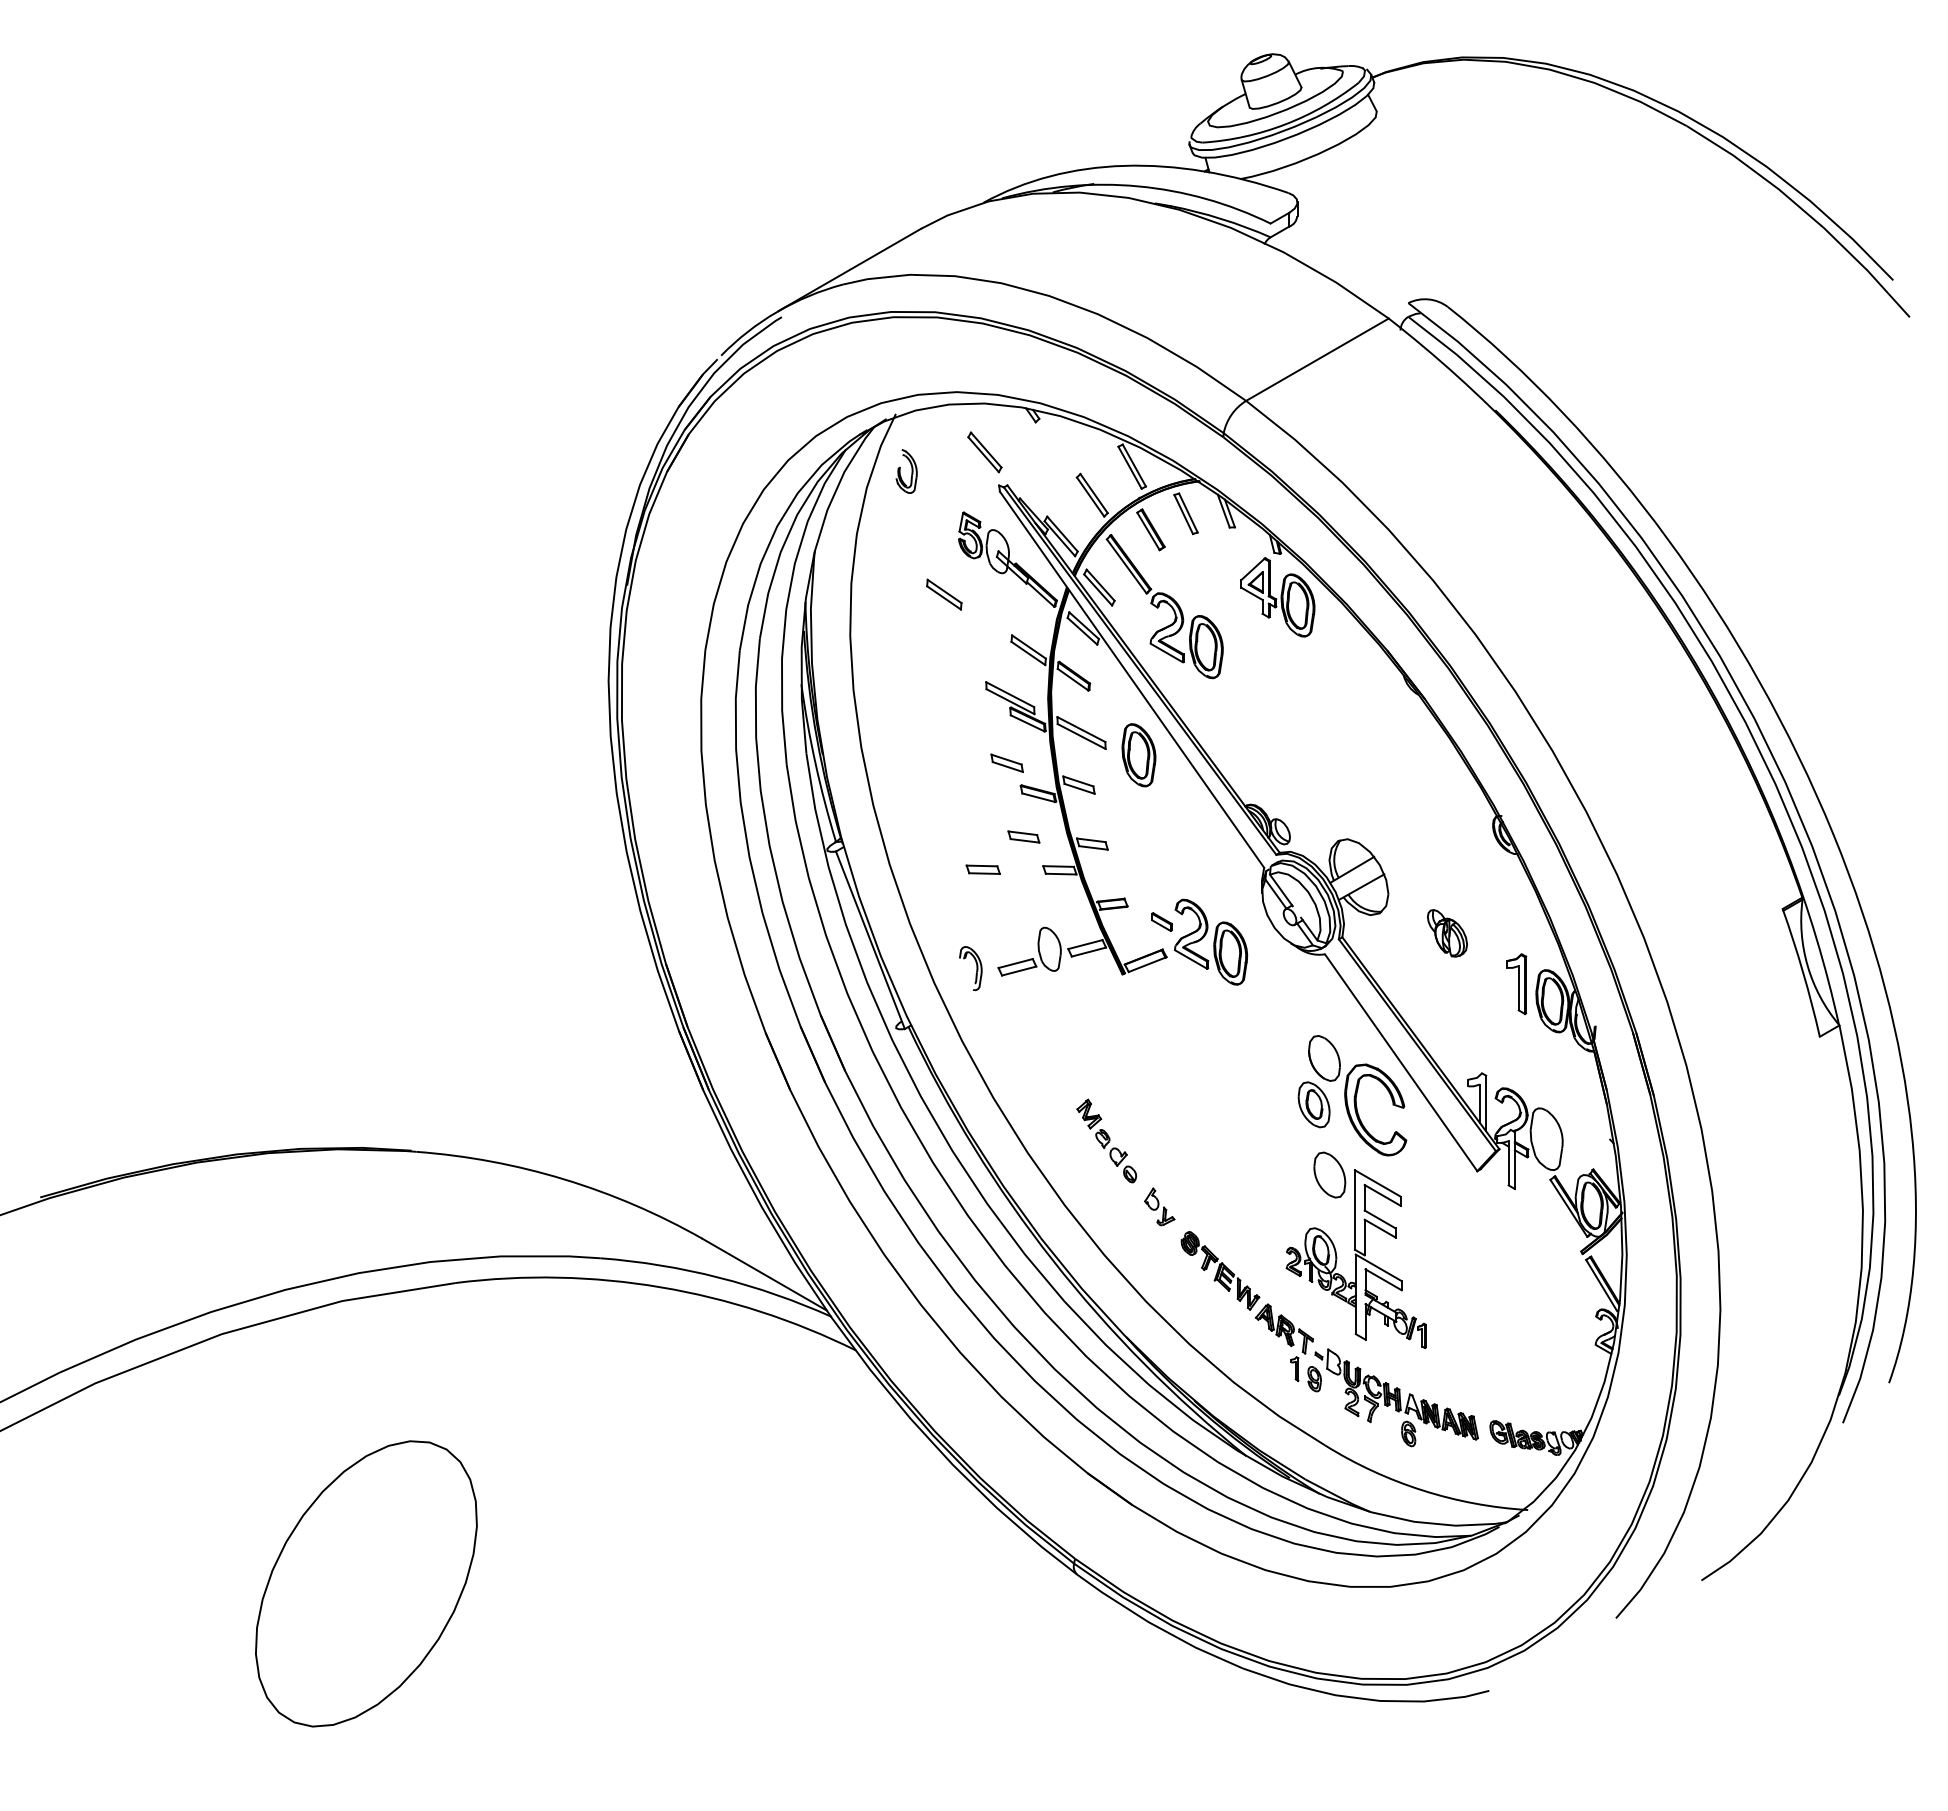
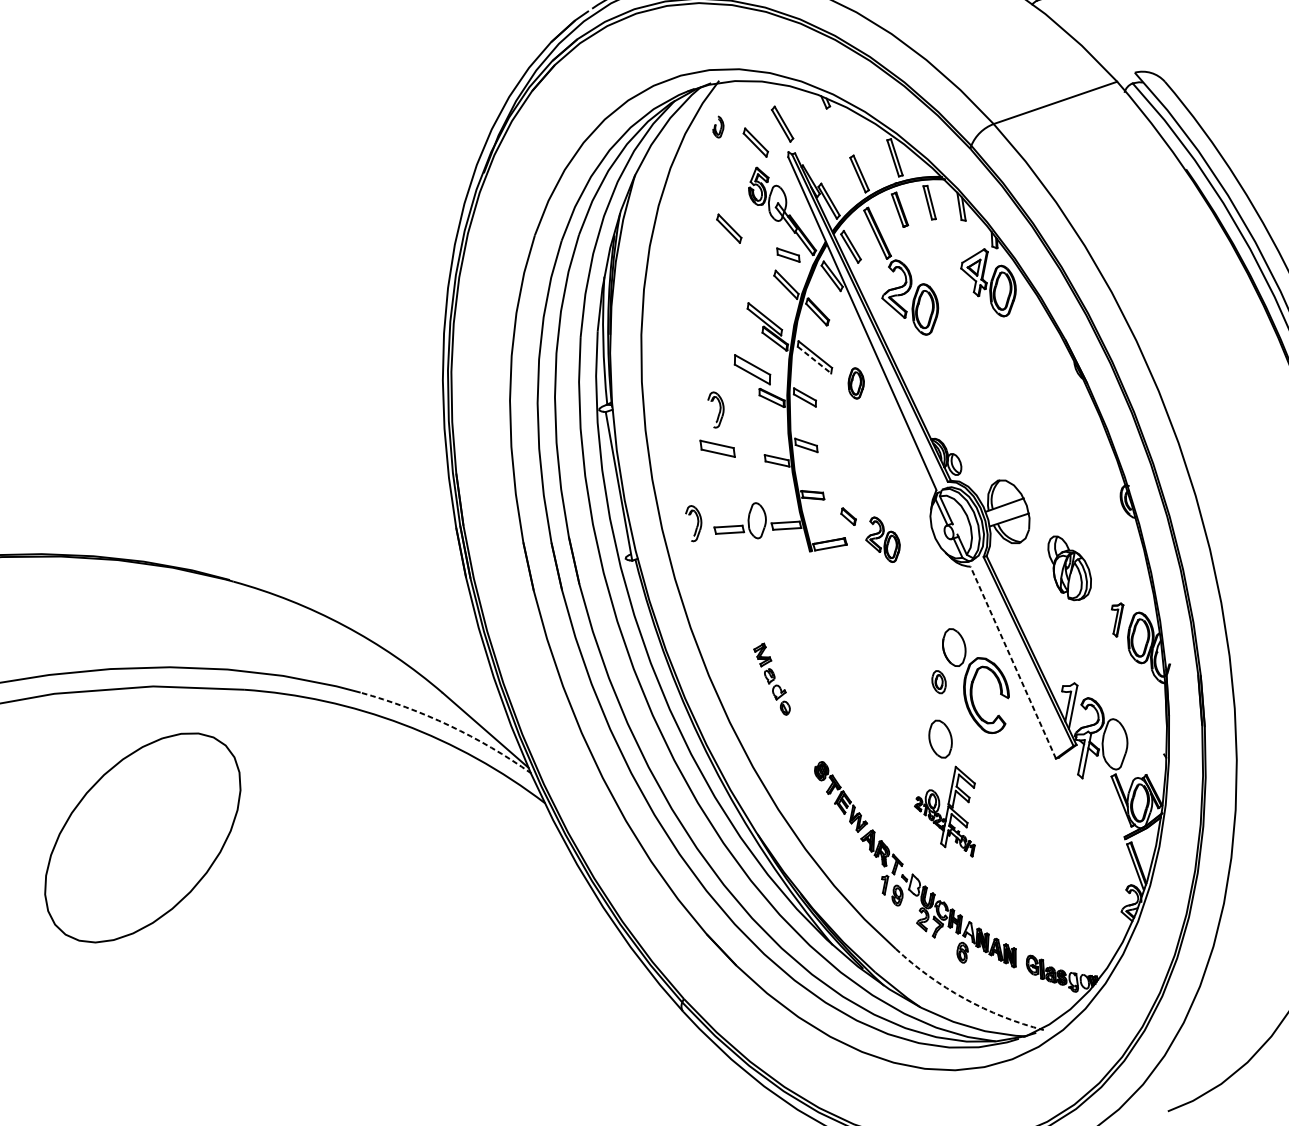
part: (906, 471) -> (718, 127), size x0.6
part: (956, 481) -> (756, 142), added
line: (1081, 736) -> (814, 360), solid -> dashed
part: (1138, 755) -> (855, 383), size x0.6
part: (1006, 762) -> (752, 368), size x1.6
part: (970, 822) -> (714, 409), added
part: (1023, 836) -> (788, 254), moved
part: (982, 869) -> (717, 448), size x1.4
part: (1447, 933) -> (1069, 569), size x1.6
part: (1211, 941) -> (884, 539), size x0.6
part: (1516, 984) -> (1114, 619), size x0.7
line: (1401, 1062) -> (1013, 662), solid -> dashed
part: (1313, 1104) -> (938, 681), size x0.6
part: (1159, 1206) -> (803, 737), removed
part: (1355, 1258) -> (947, 808), size x0.6
arc: (718, 1277) -> (449, 725), solid -> dashed
arc: (1422, 1490) -> (964, 998), solid -> dashed
part: (366, 1583) -> (142, 837), moved

